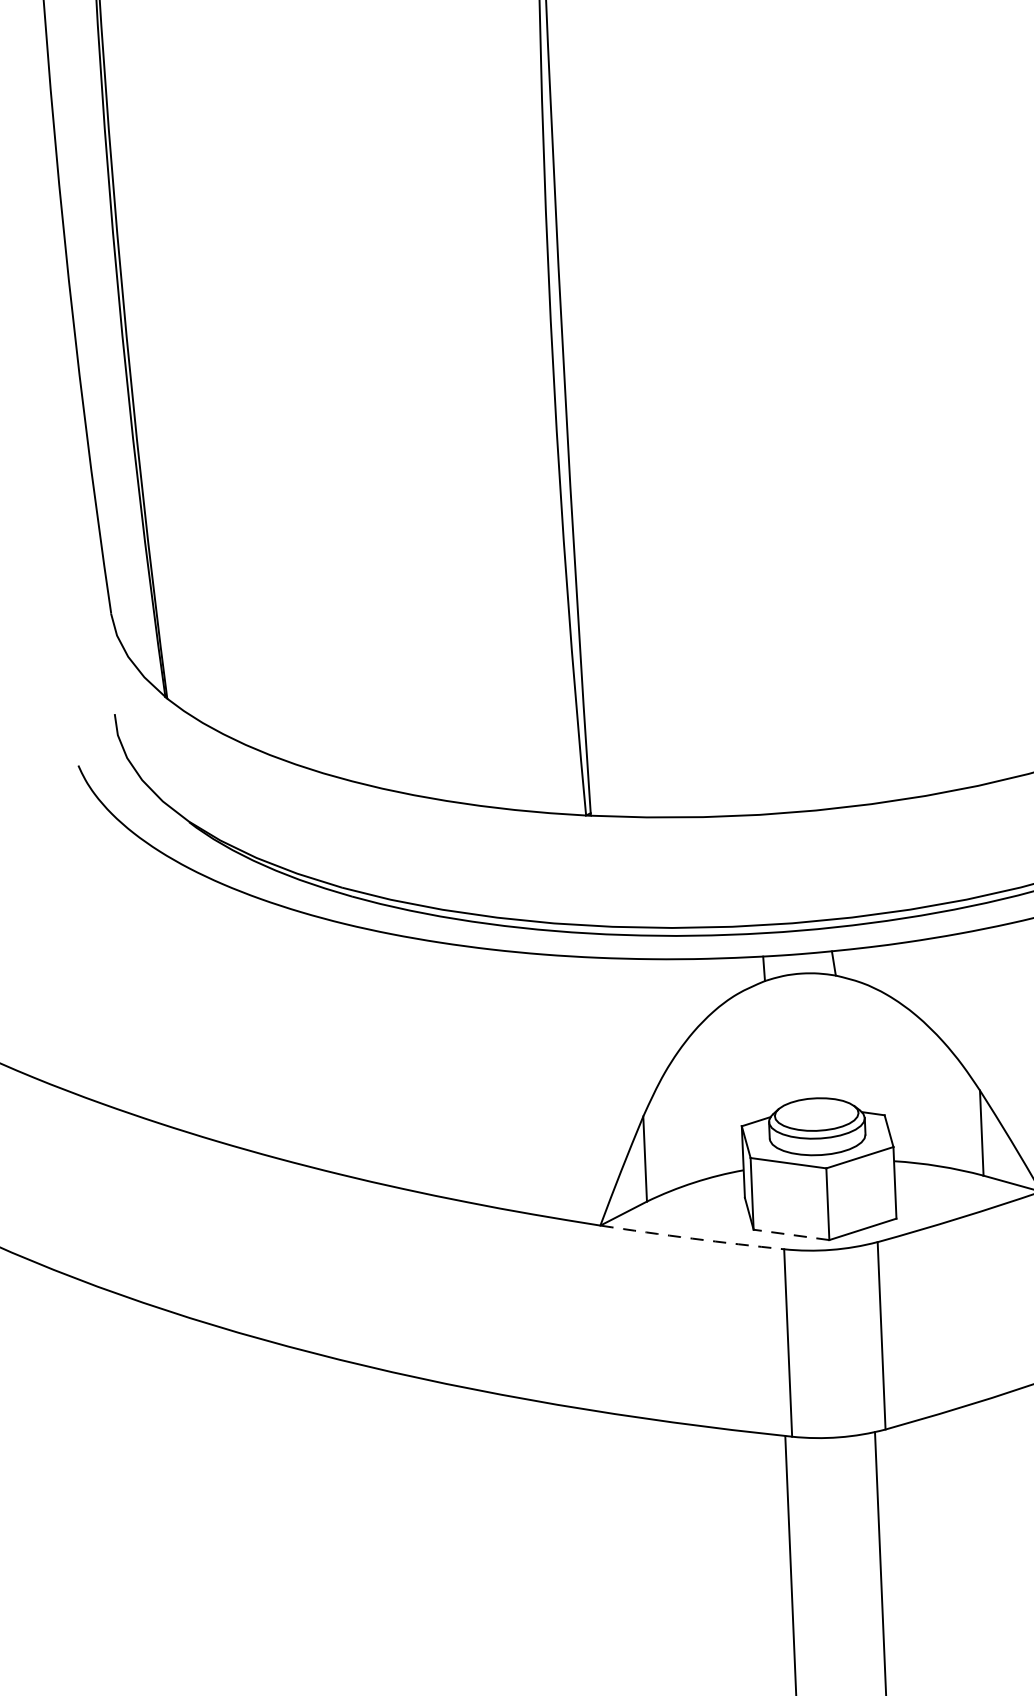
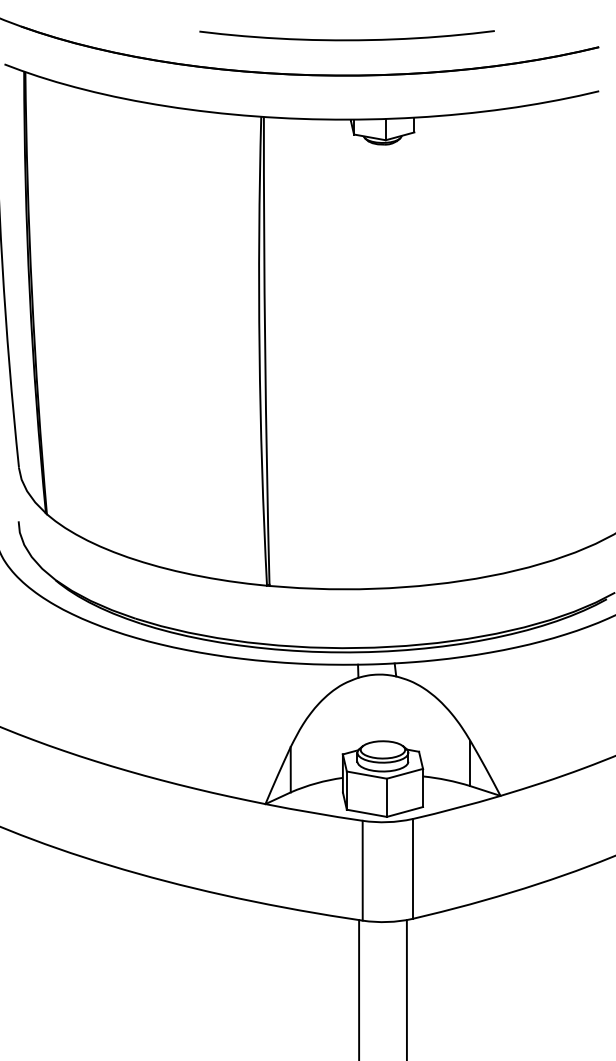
line: (790, 1235) -> (366, 813), dashed -> solid
arc: (693, 1239) -> (314, 813), dashed -> solid

